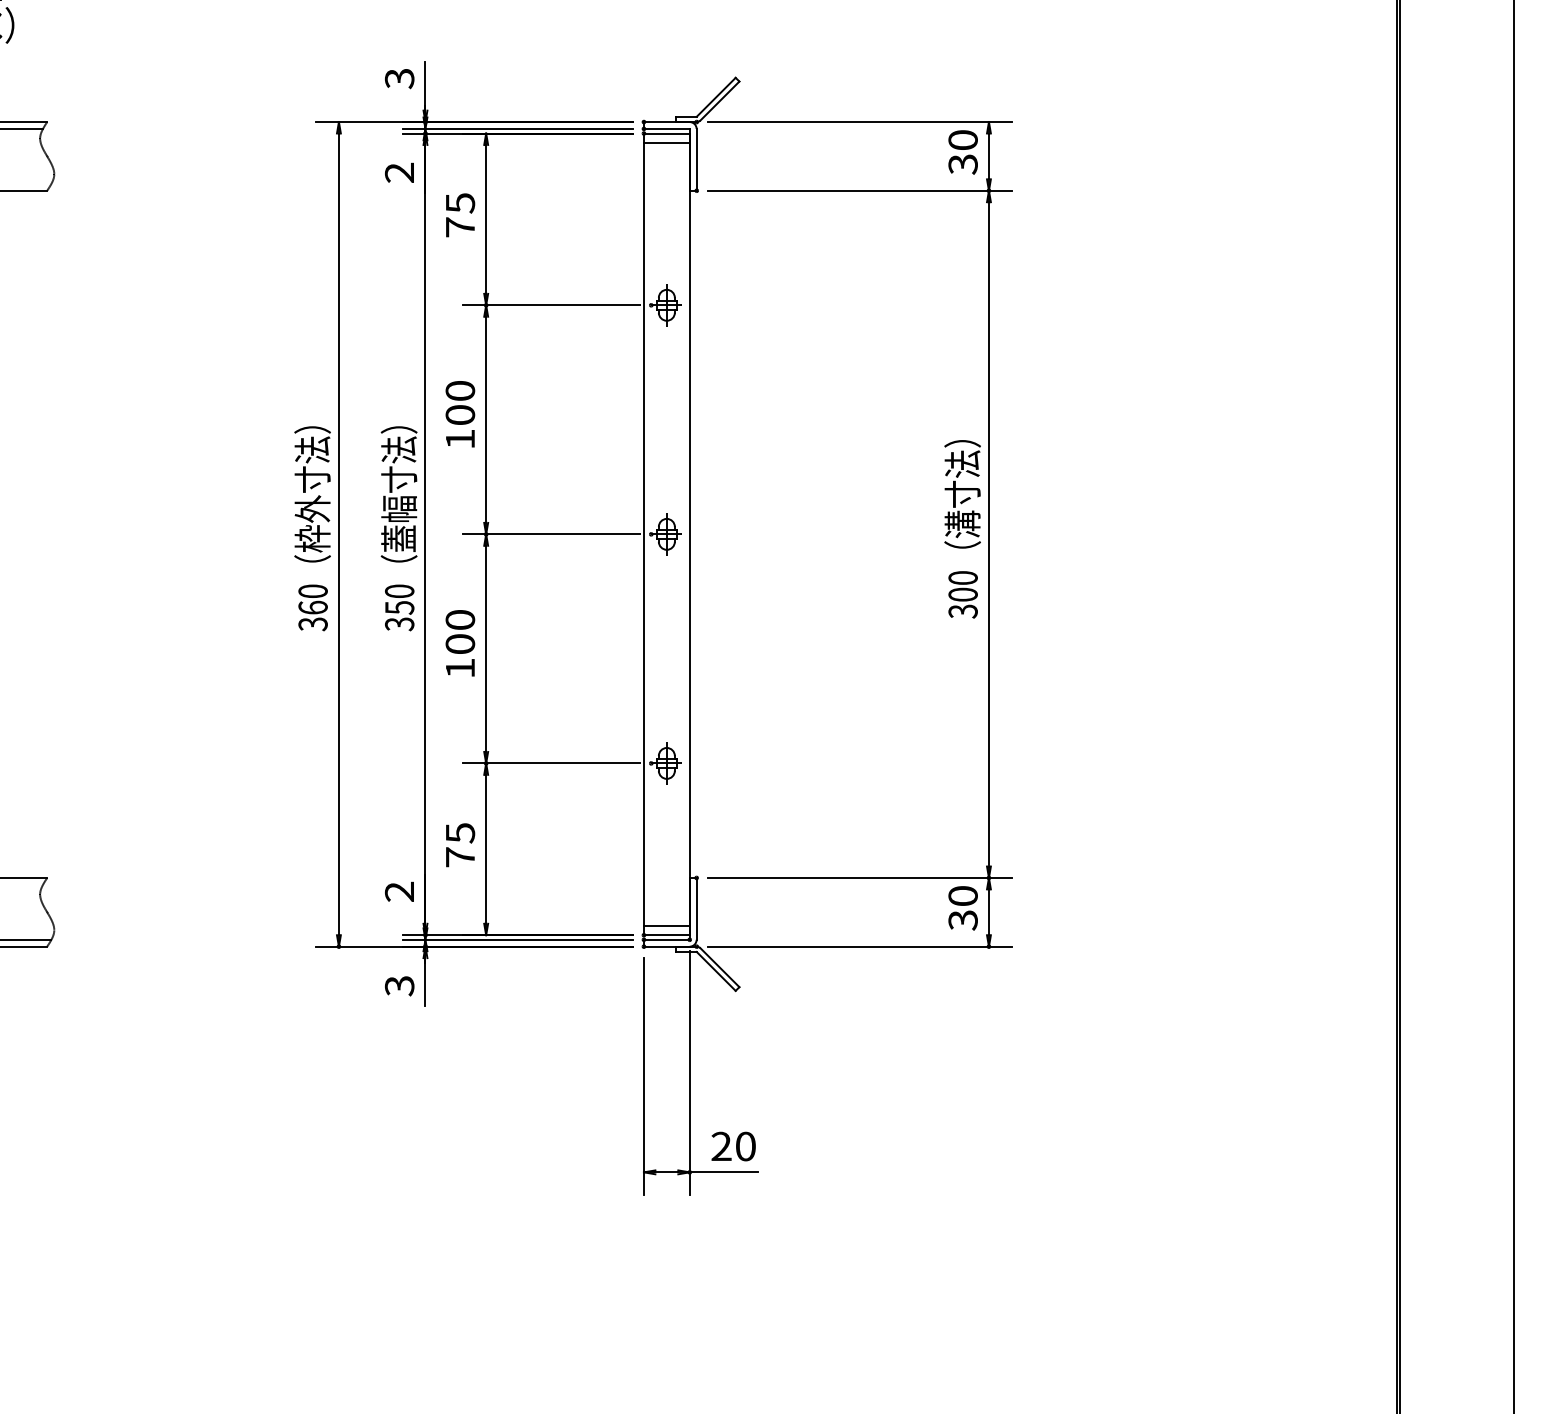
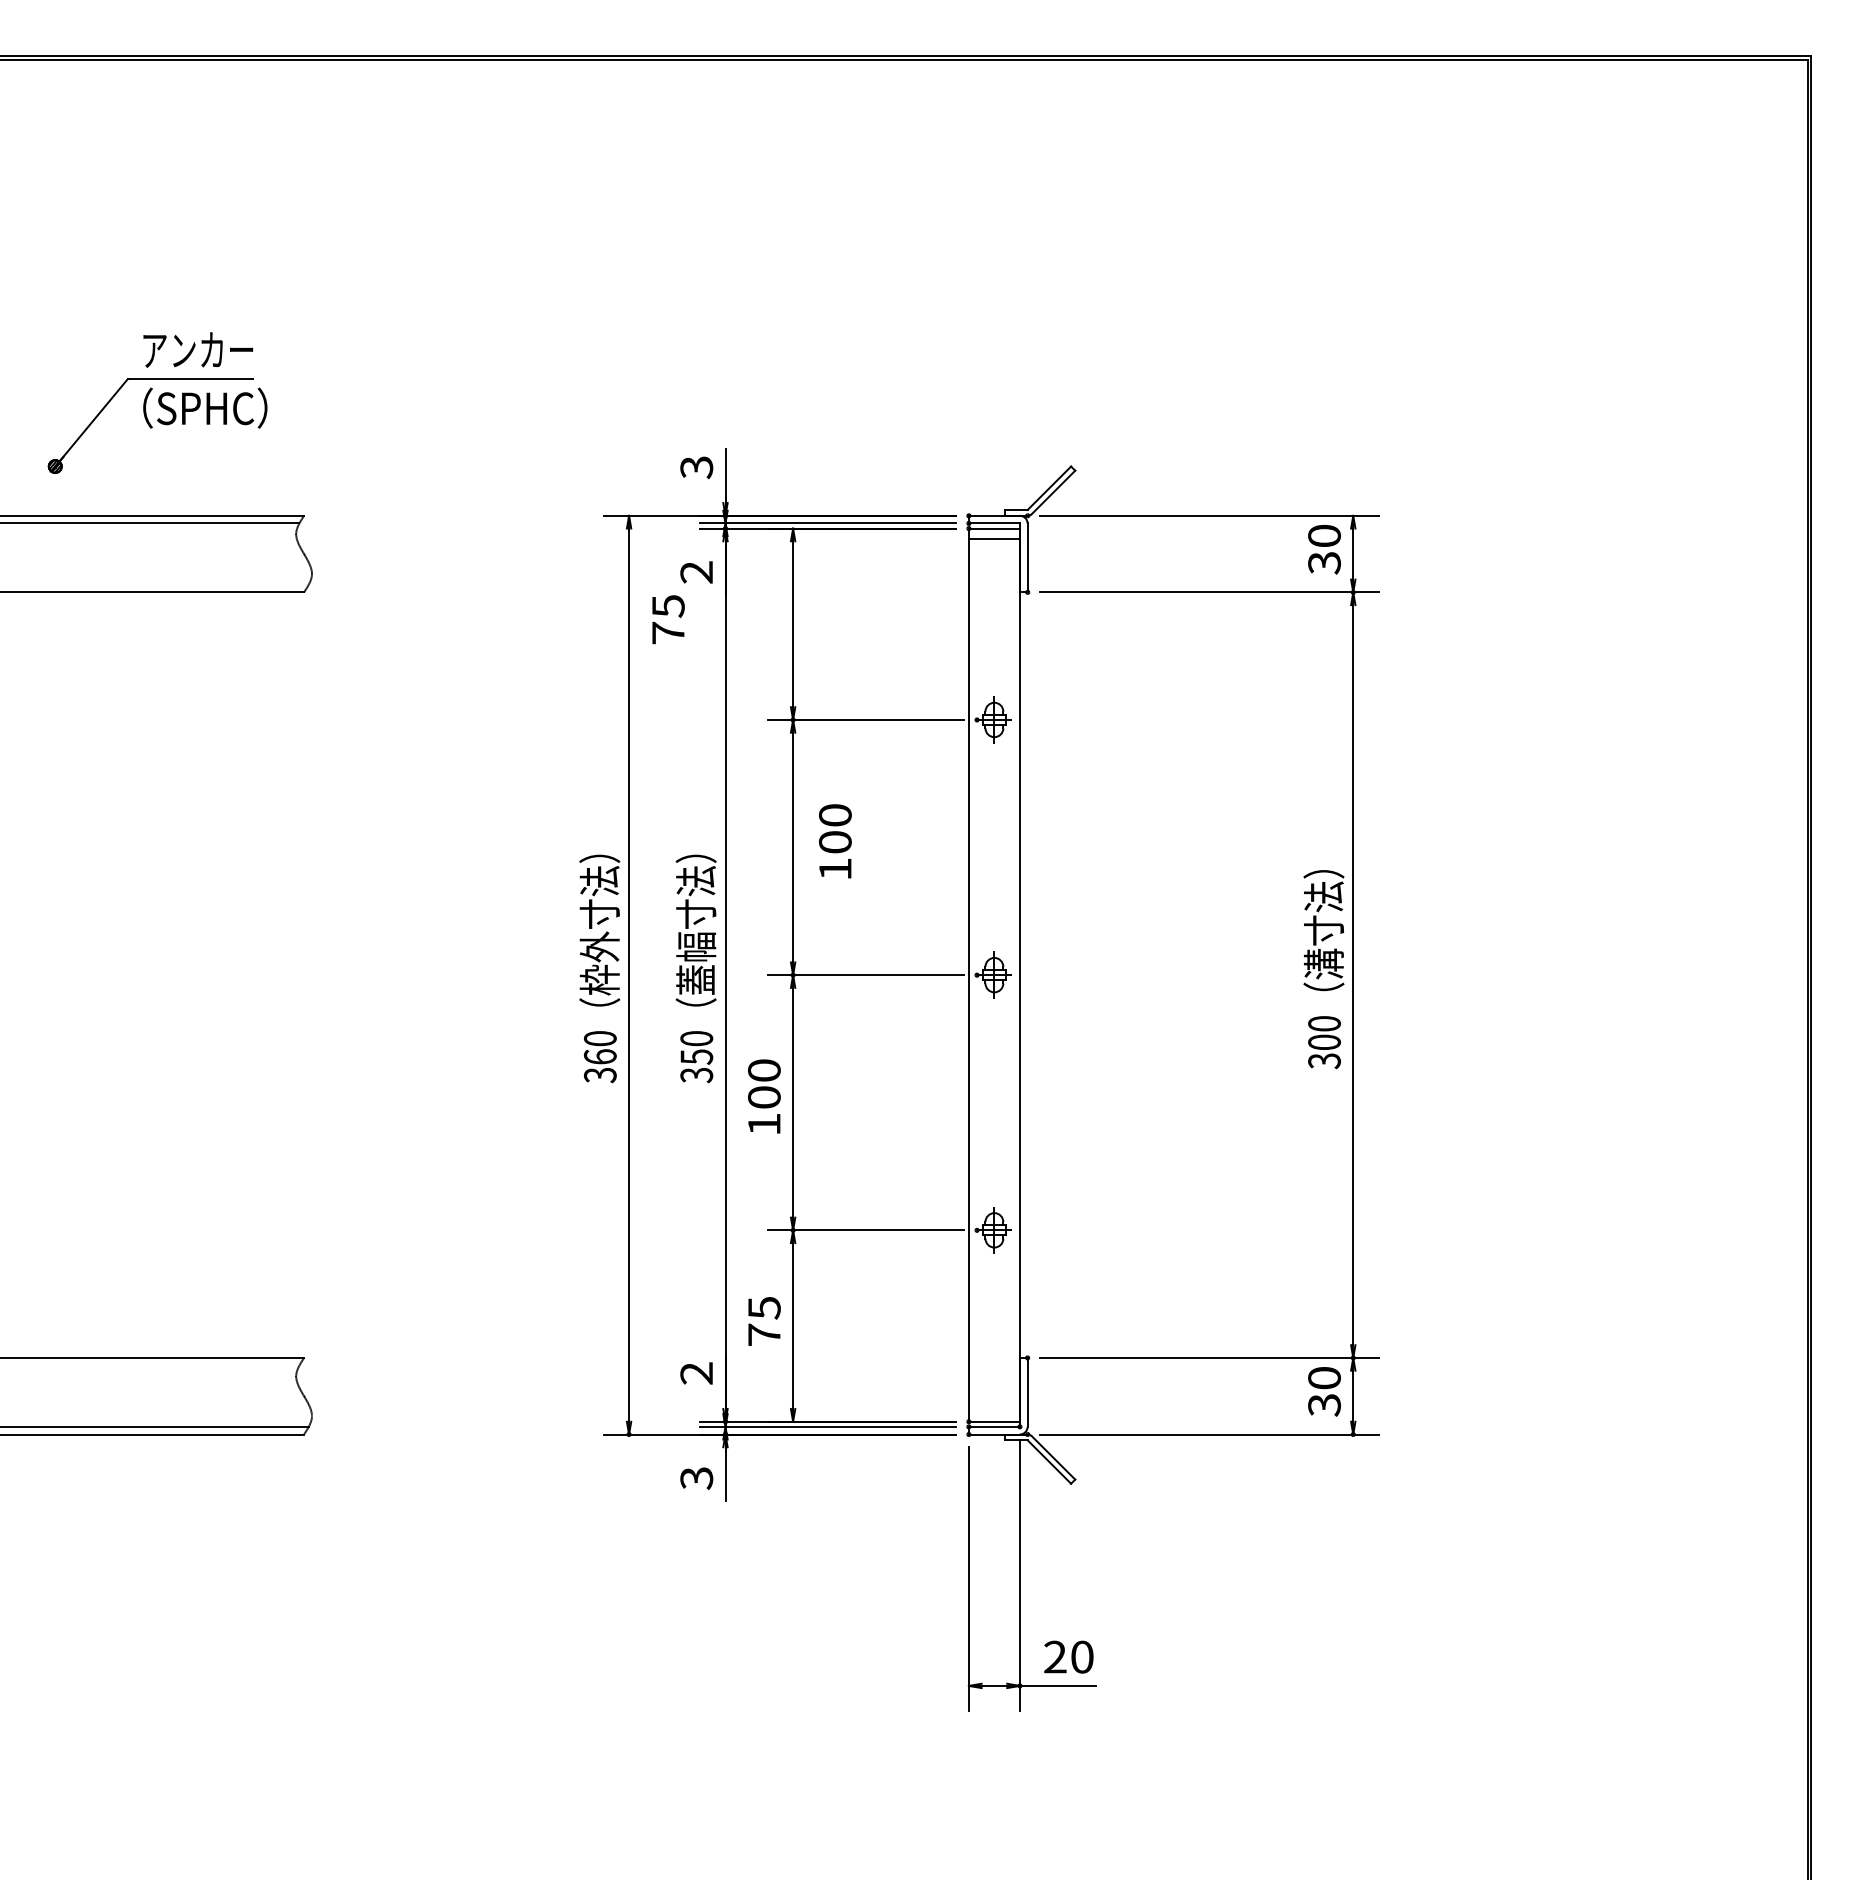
text: (460, 215) -> (668, 619), moved
text: (460, 414) -> (835, 841), moved
line: (666, 926) -> (993, 1411), removed

